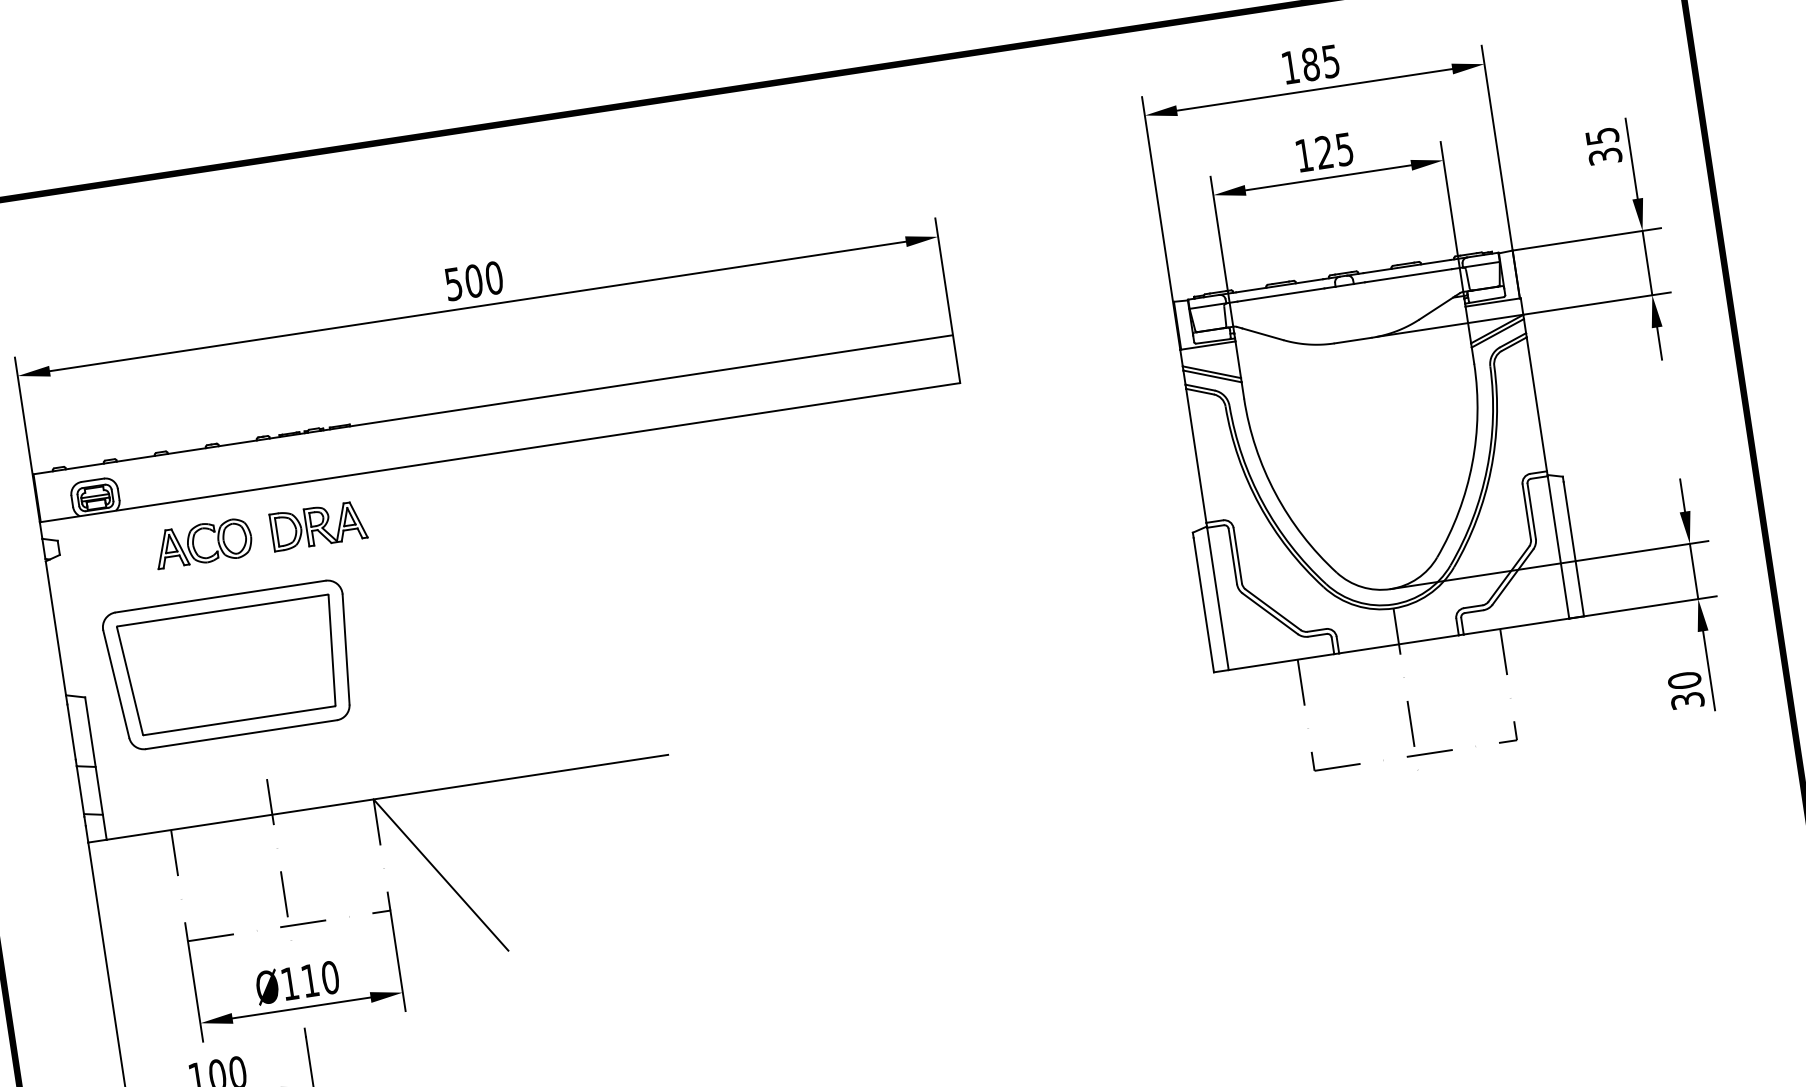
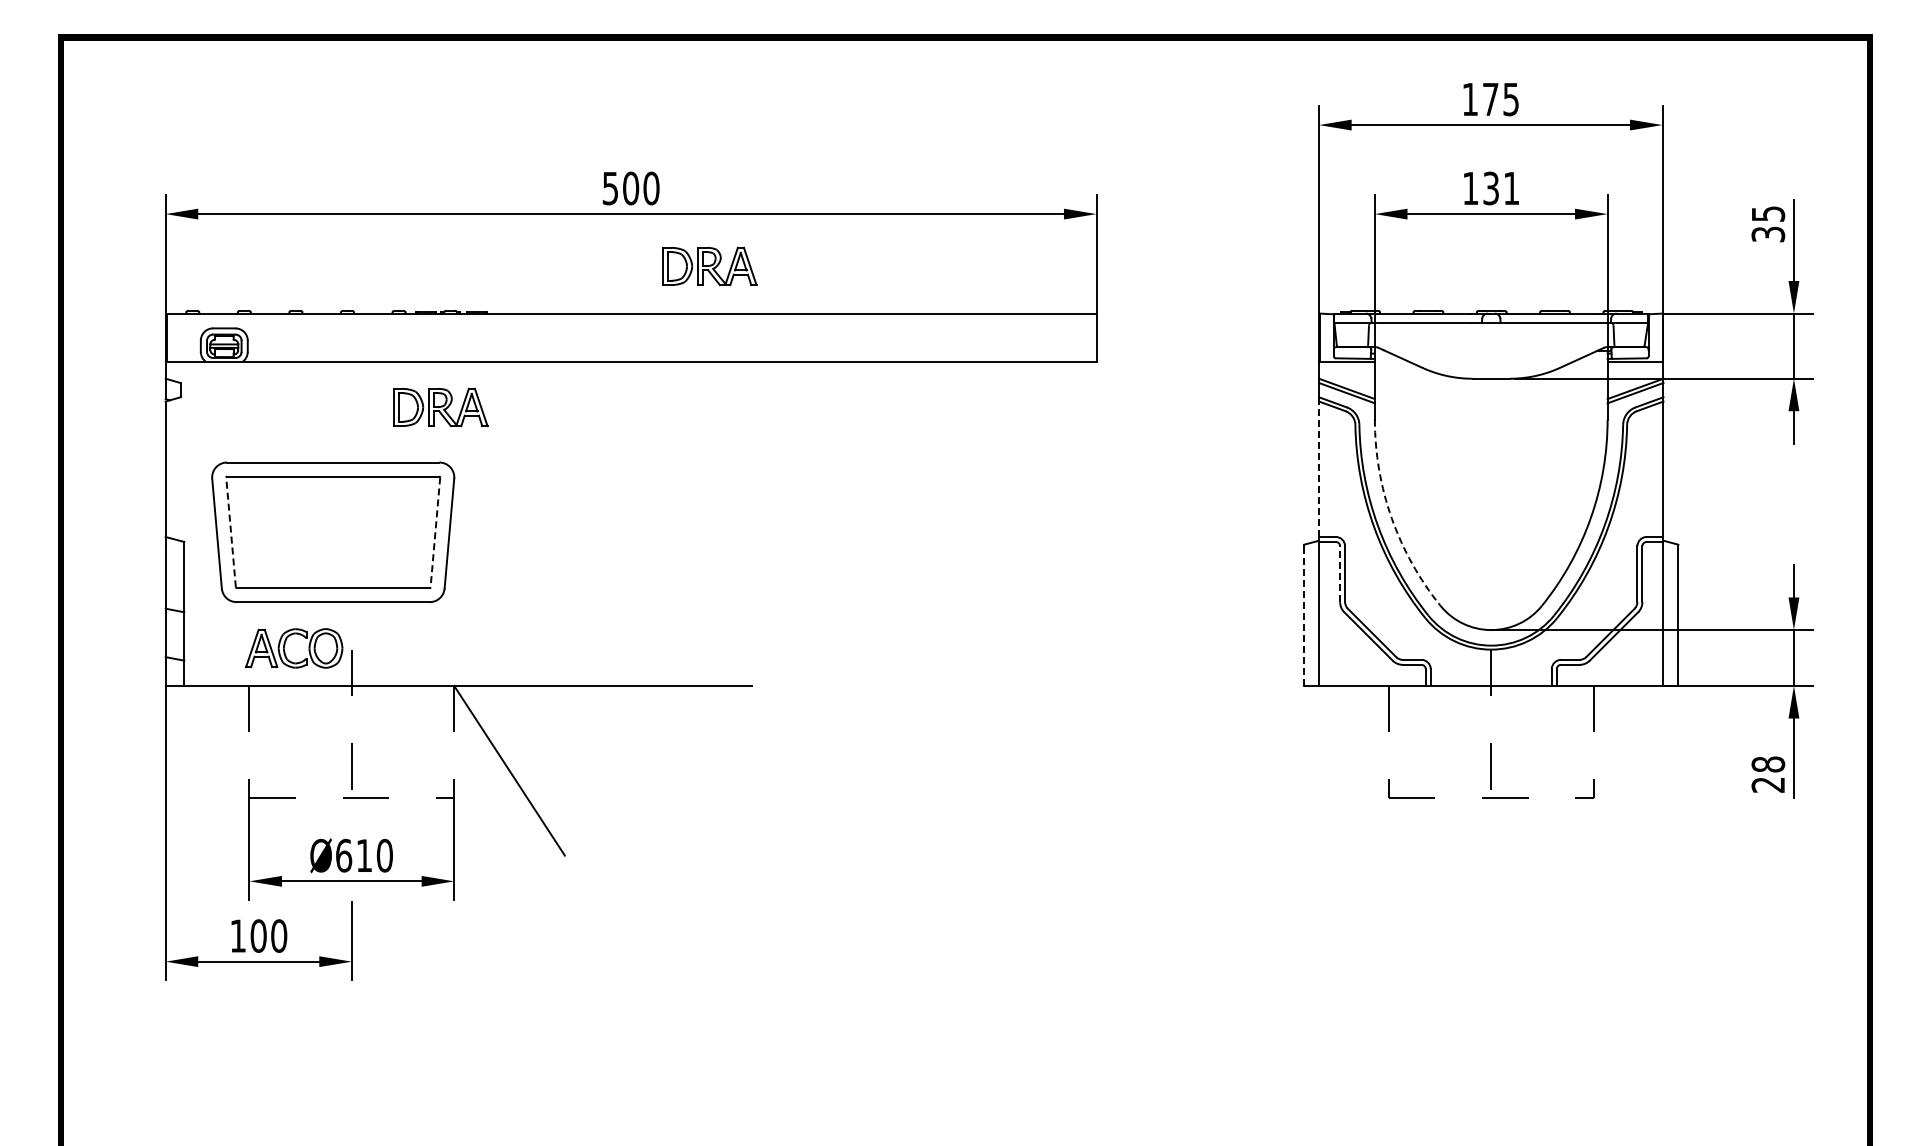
text: (1310, 64) -> (1490, 99), 185 -> 175
text: (1334, 150) -> (1501, 188), 125 -> 131
part: (563, 346) -> (709, 266), added
line: (1196, 456) -> (1319, 469), solid -> dashed
arc: (1275, 493) -> (1391, 518), solid -> dashed
part: (194, 541) -> (285, 645), moved
line: (1233, 556) -> (1340, 574), solid -> dashed
line: (1204, 604) -> (1304, 617), solid -> dashed
line: (332, 650) -> (435, 532), solid -> dashed
line: (130, 680) -> (231, 531), solid -> dashed
text: (1686, 690) -> (1768, 774), 30 -> 28
text: (290, 983) -> (344, 855), Ø110 -> Ø610

